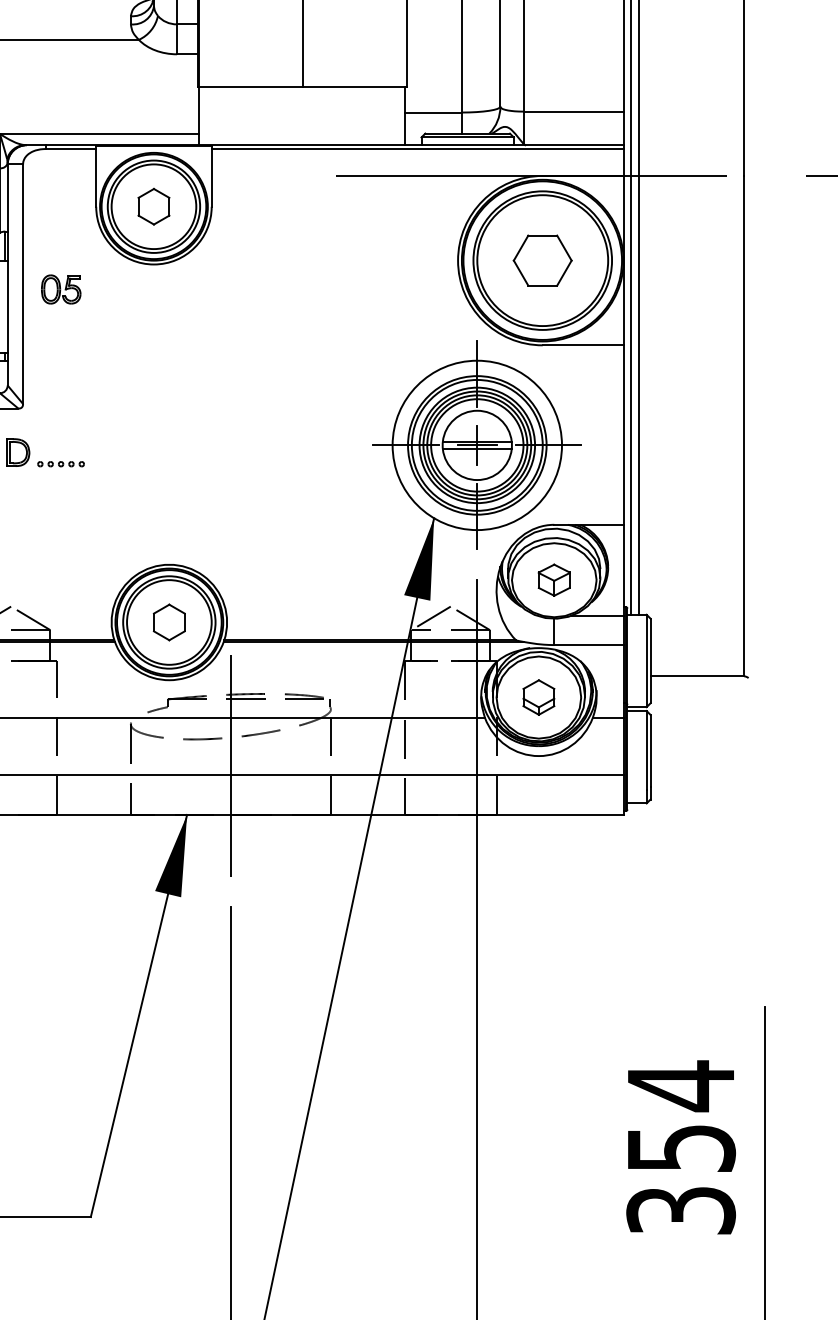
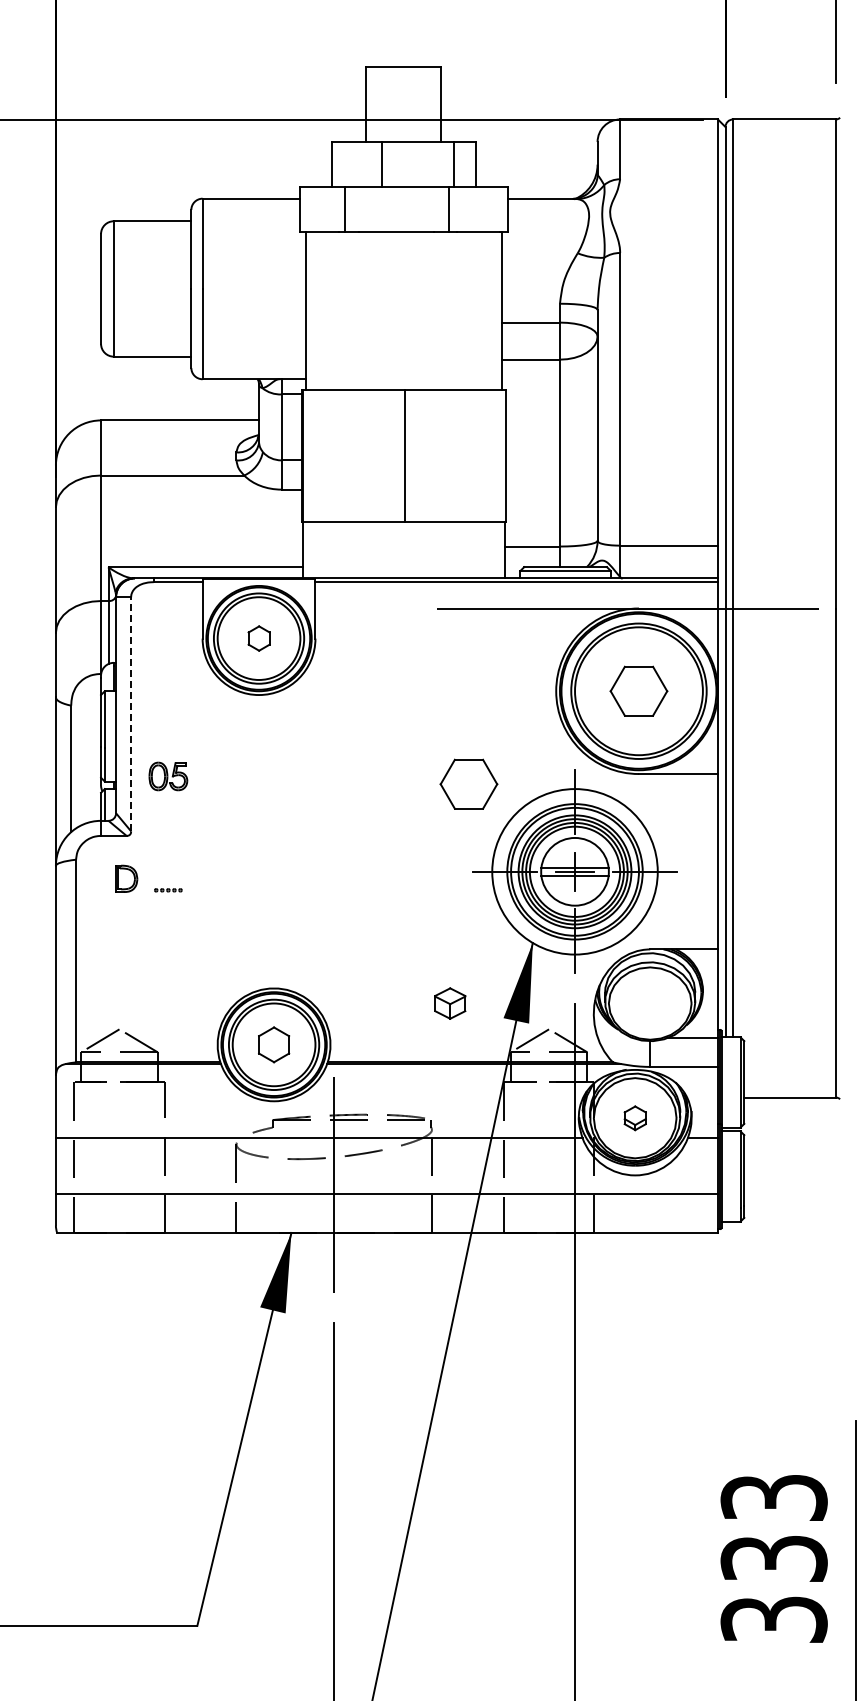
part: (154, 206) -> (259, 638), size x0.7
line: (23, 283) -> (131, 713), solid -> dashed
part: (61, 289) -> (168, 776), moved
part: (368, 355) -> (468, 783), added
part: (61, 464) -> (168, 890), size x0.6
part: (554, 580) -> (450, 1003), moved
part: (539, 697) -> (635, 1118), size x0.7
text: (680, 1115) -> (773, 1526), 354 -> 333

